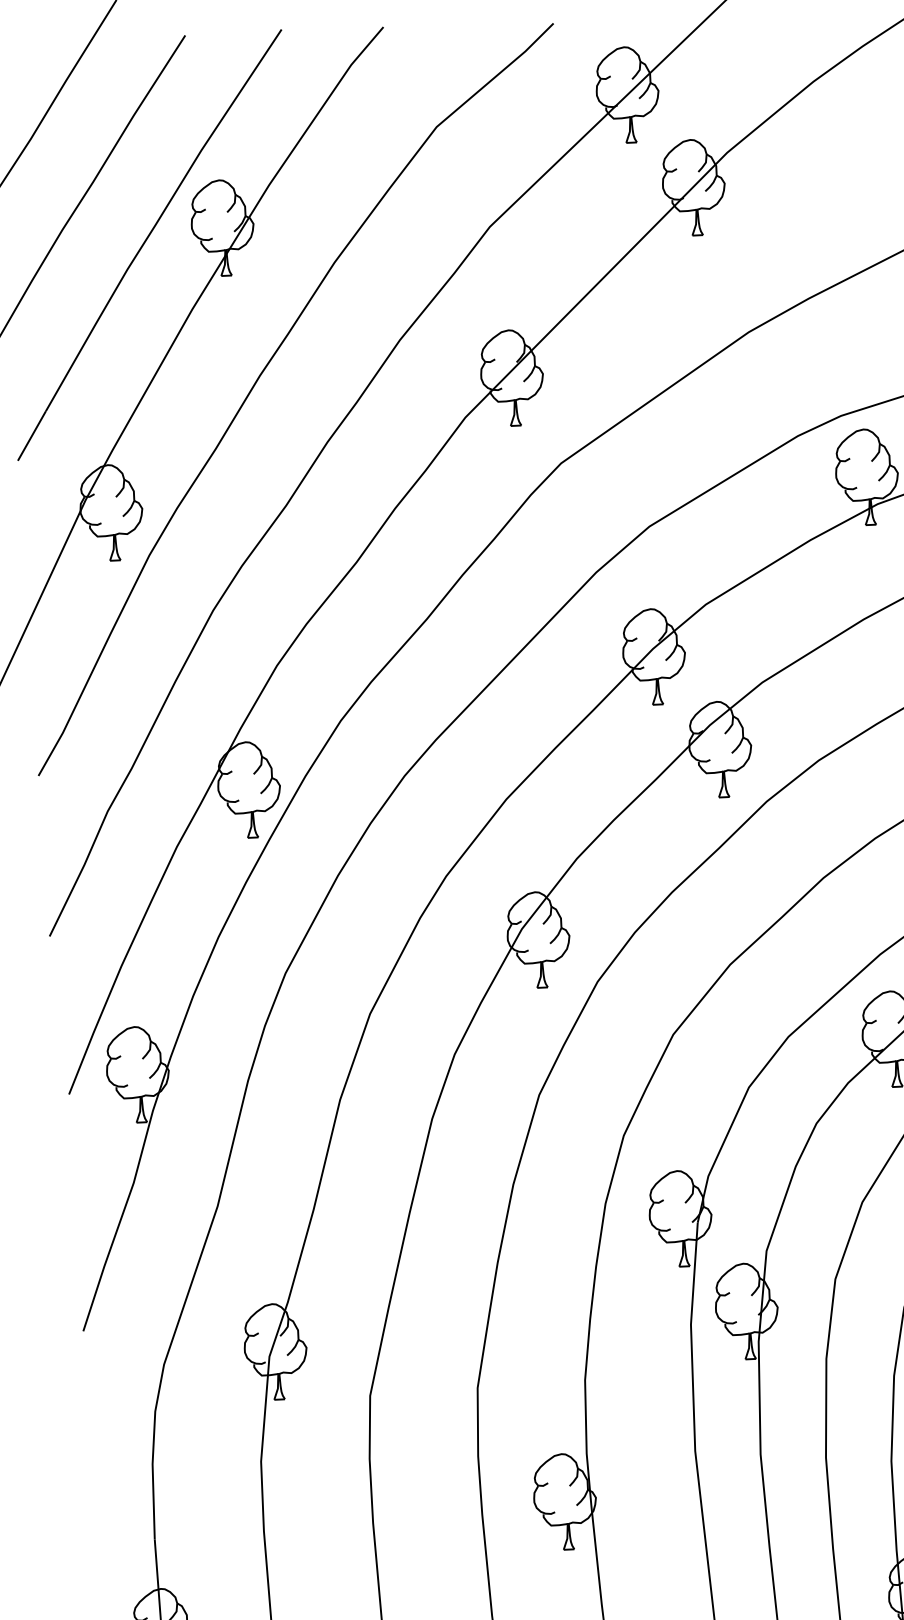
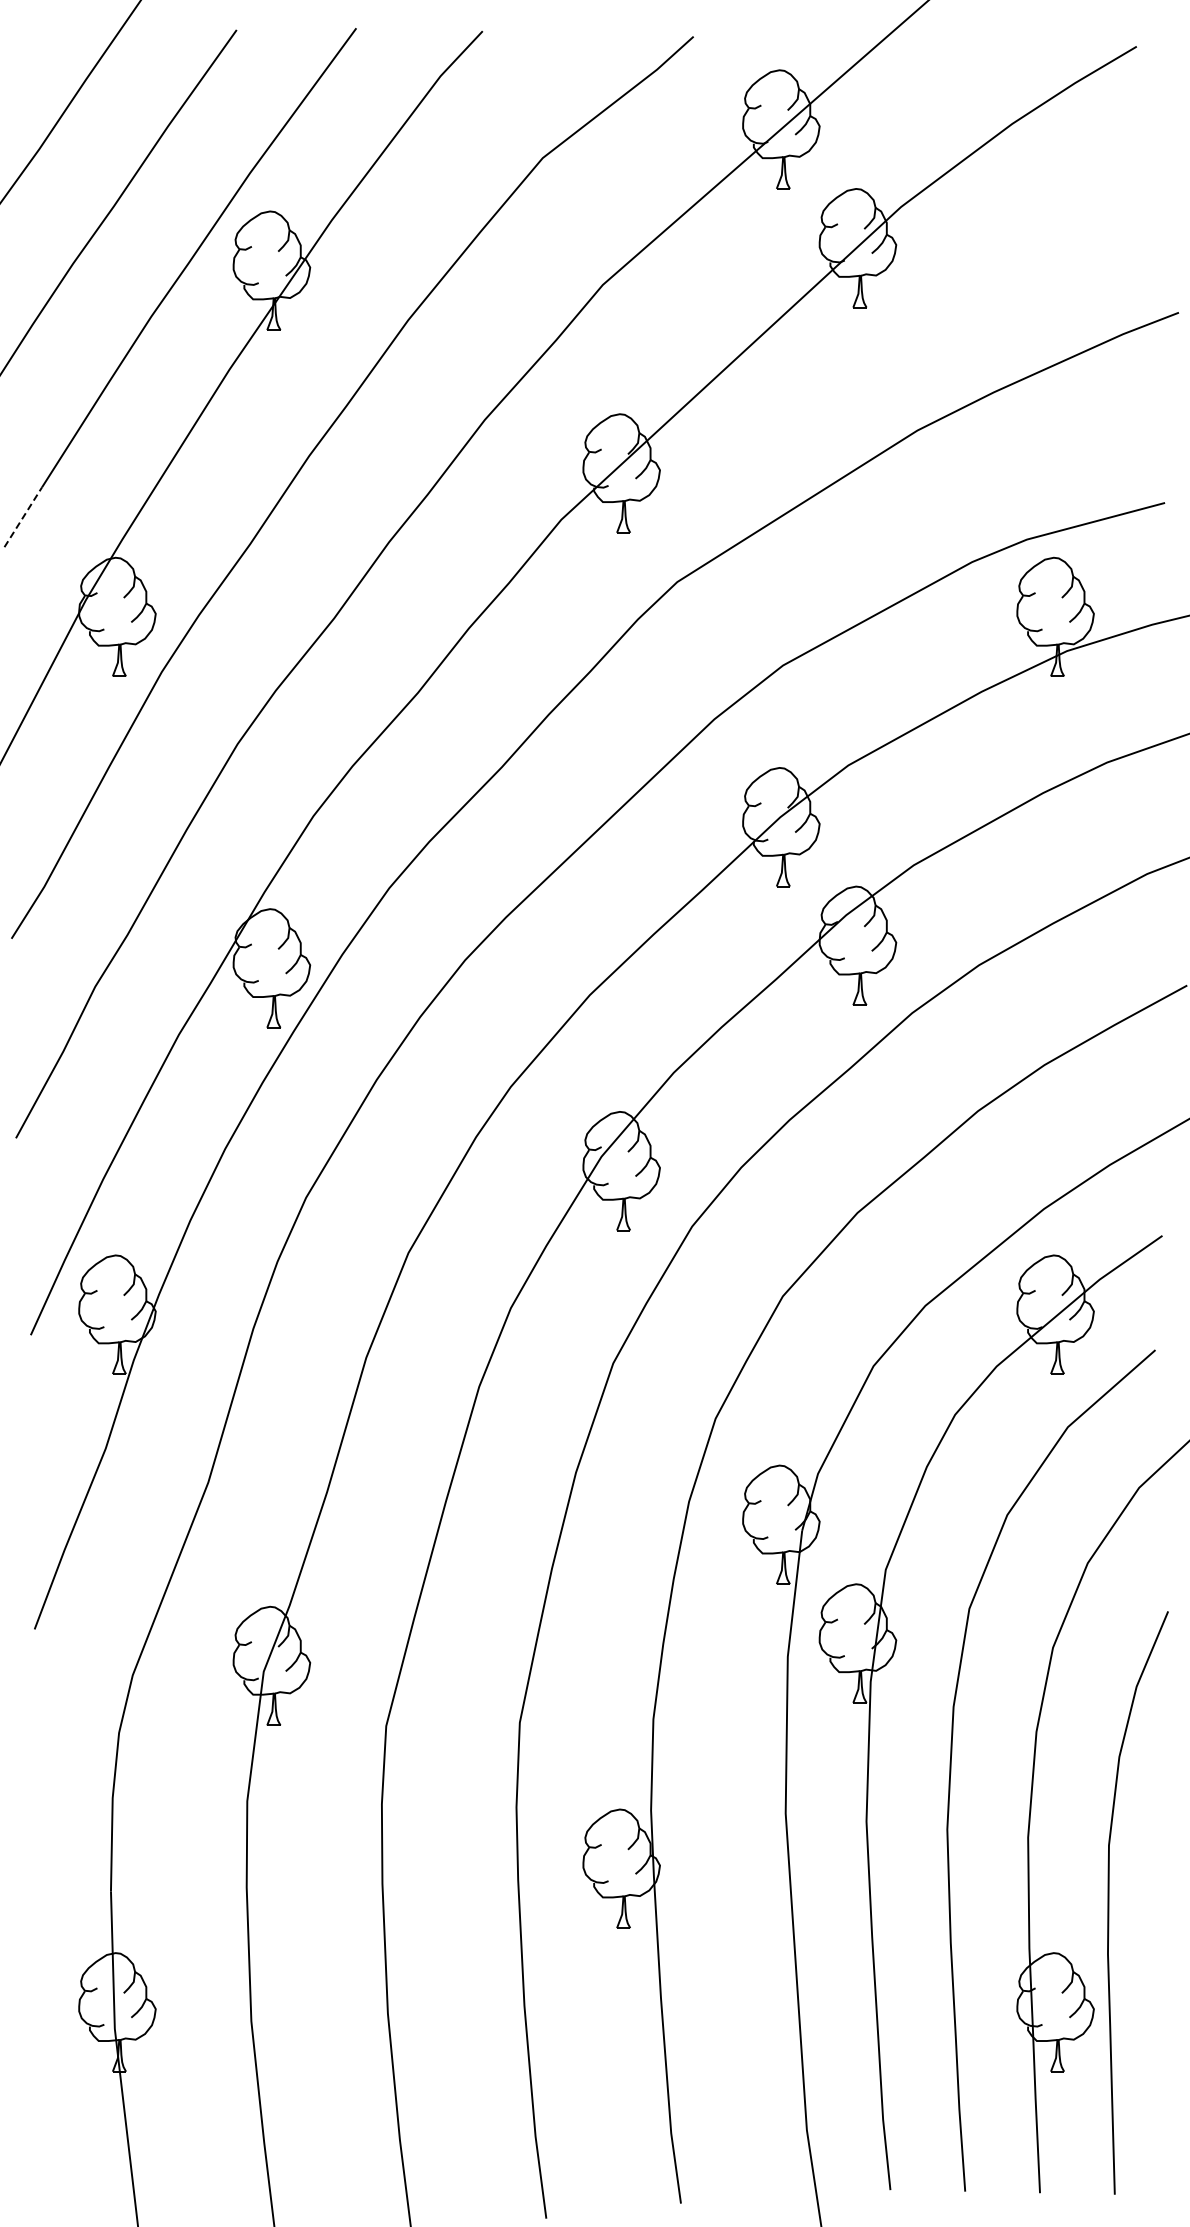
line: (32, 435) -> (23, 516), solid -> dashed

